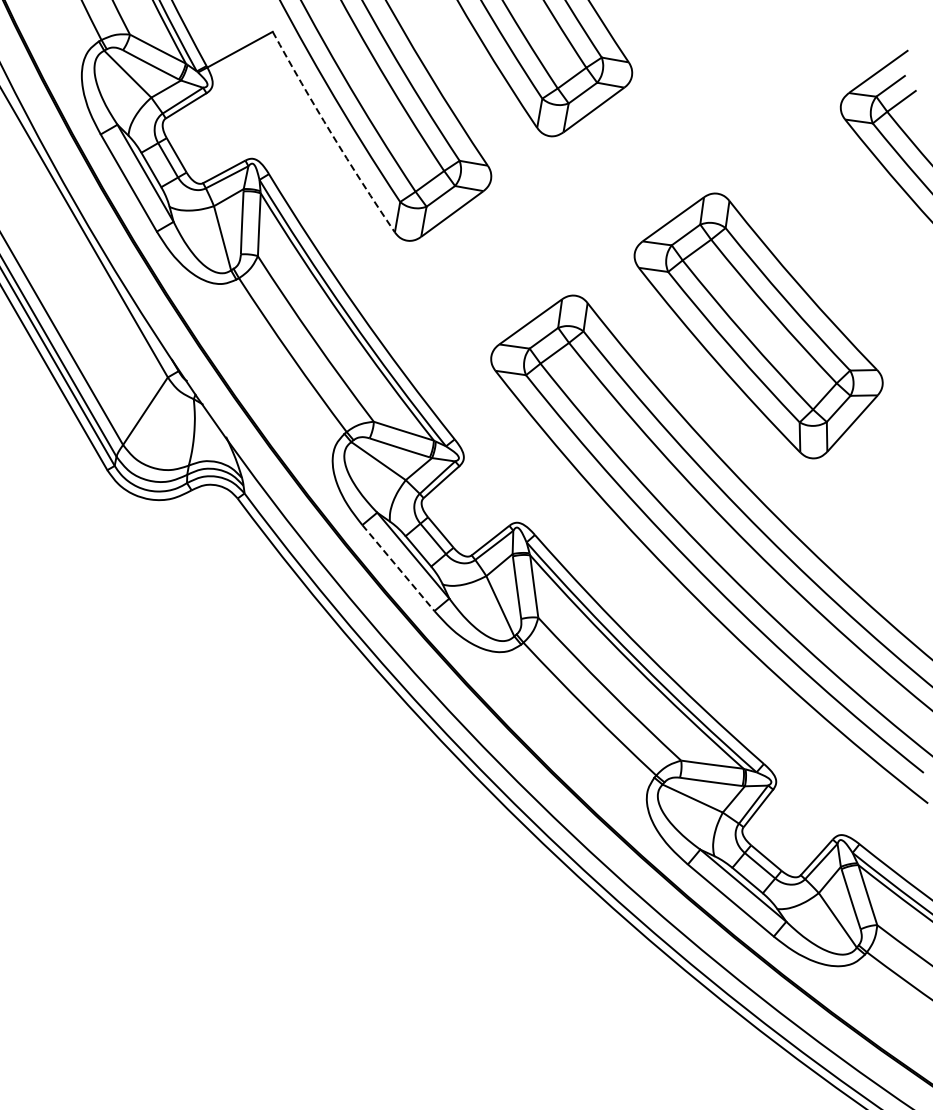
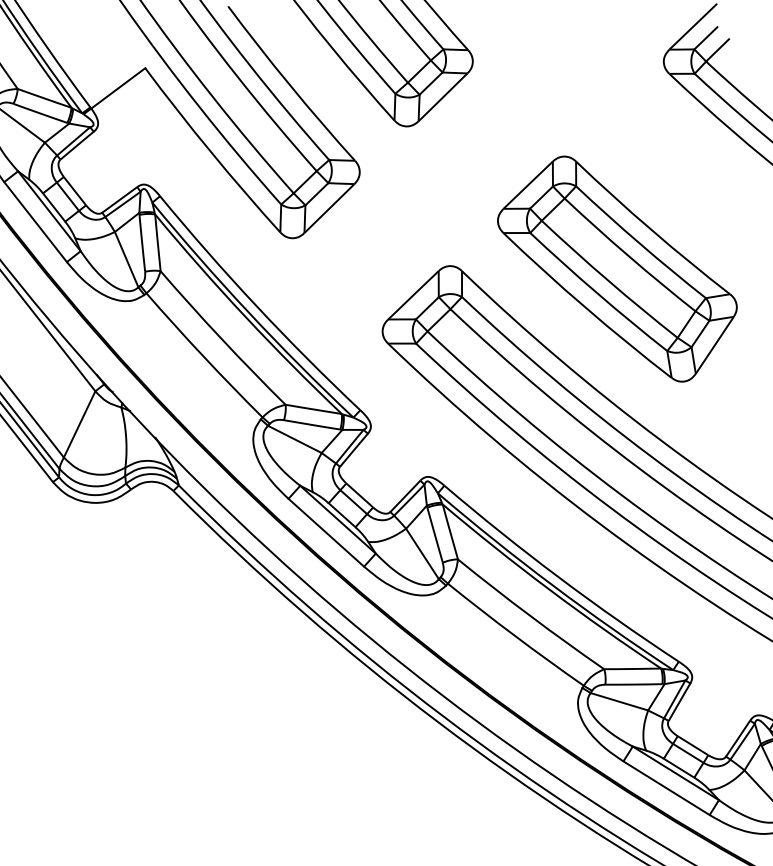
arc: (331, 133) -> (210, 151), dashed -> solid
line: (398, 568) -> (326, 533), dashed -> solid

